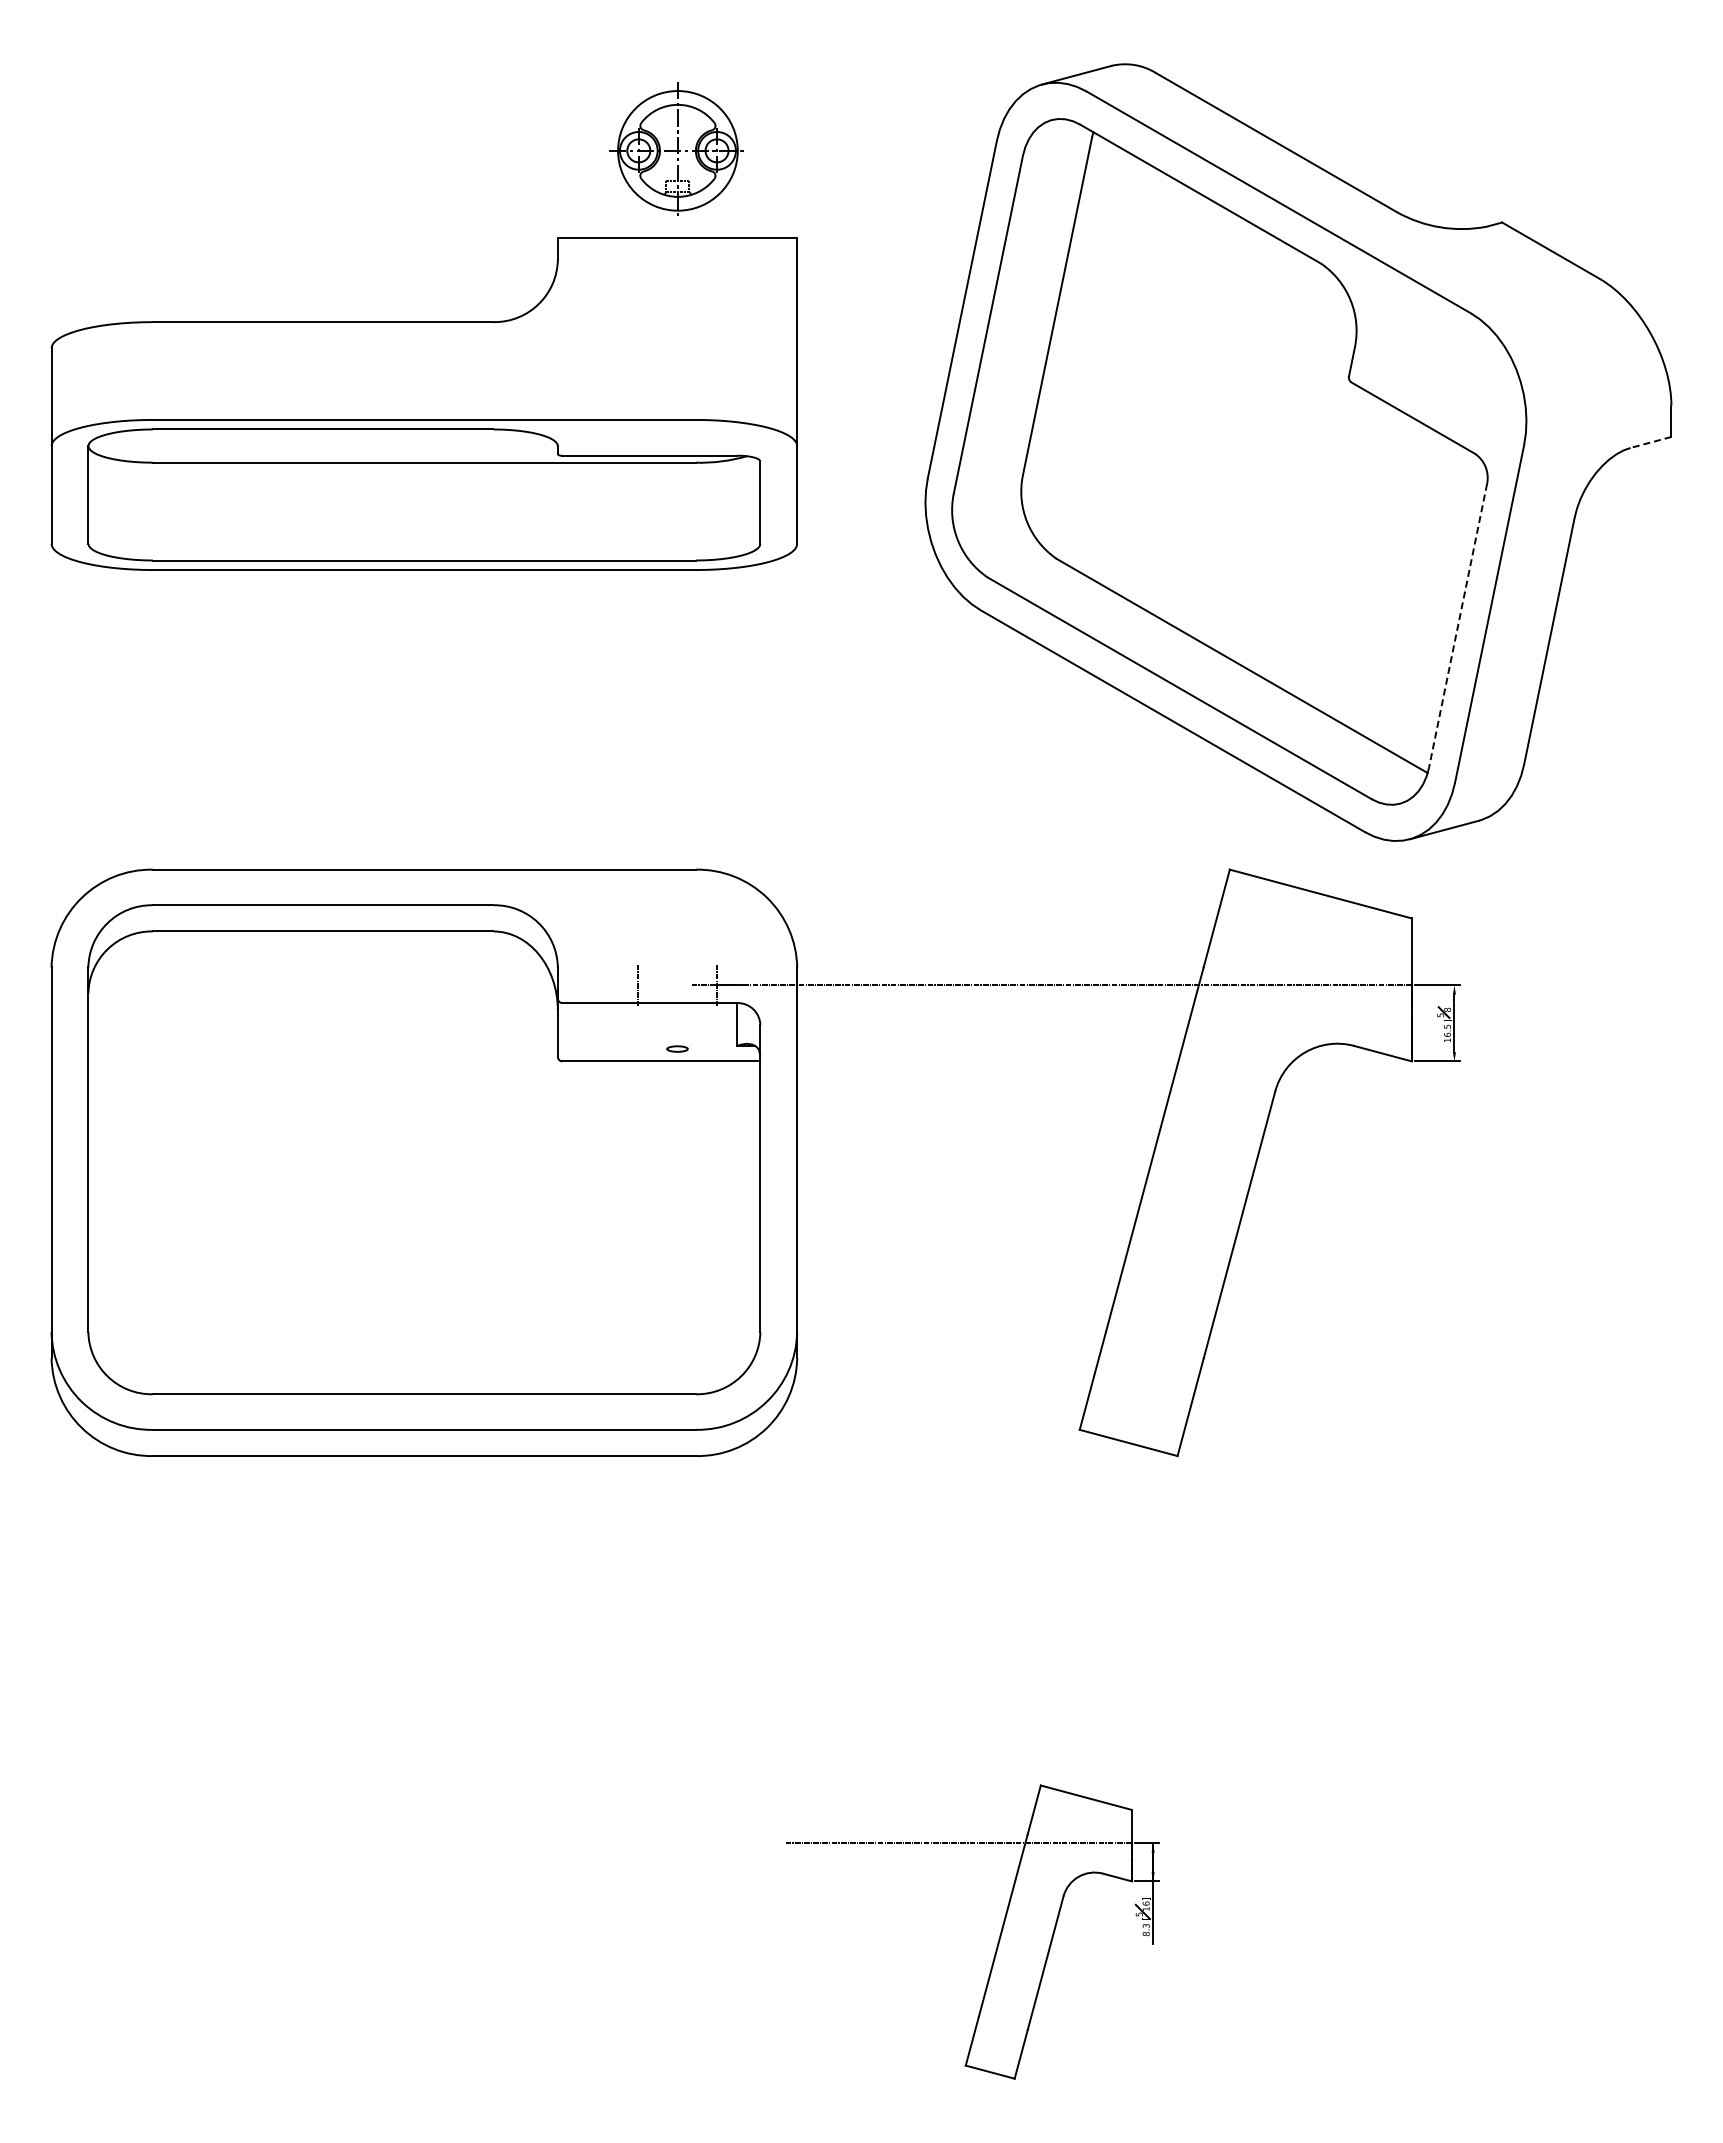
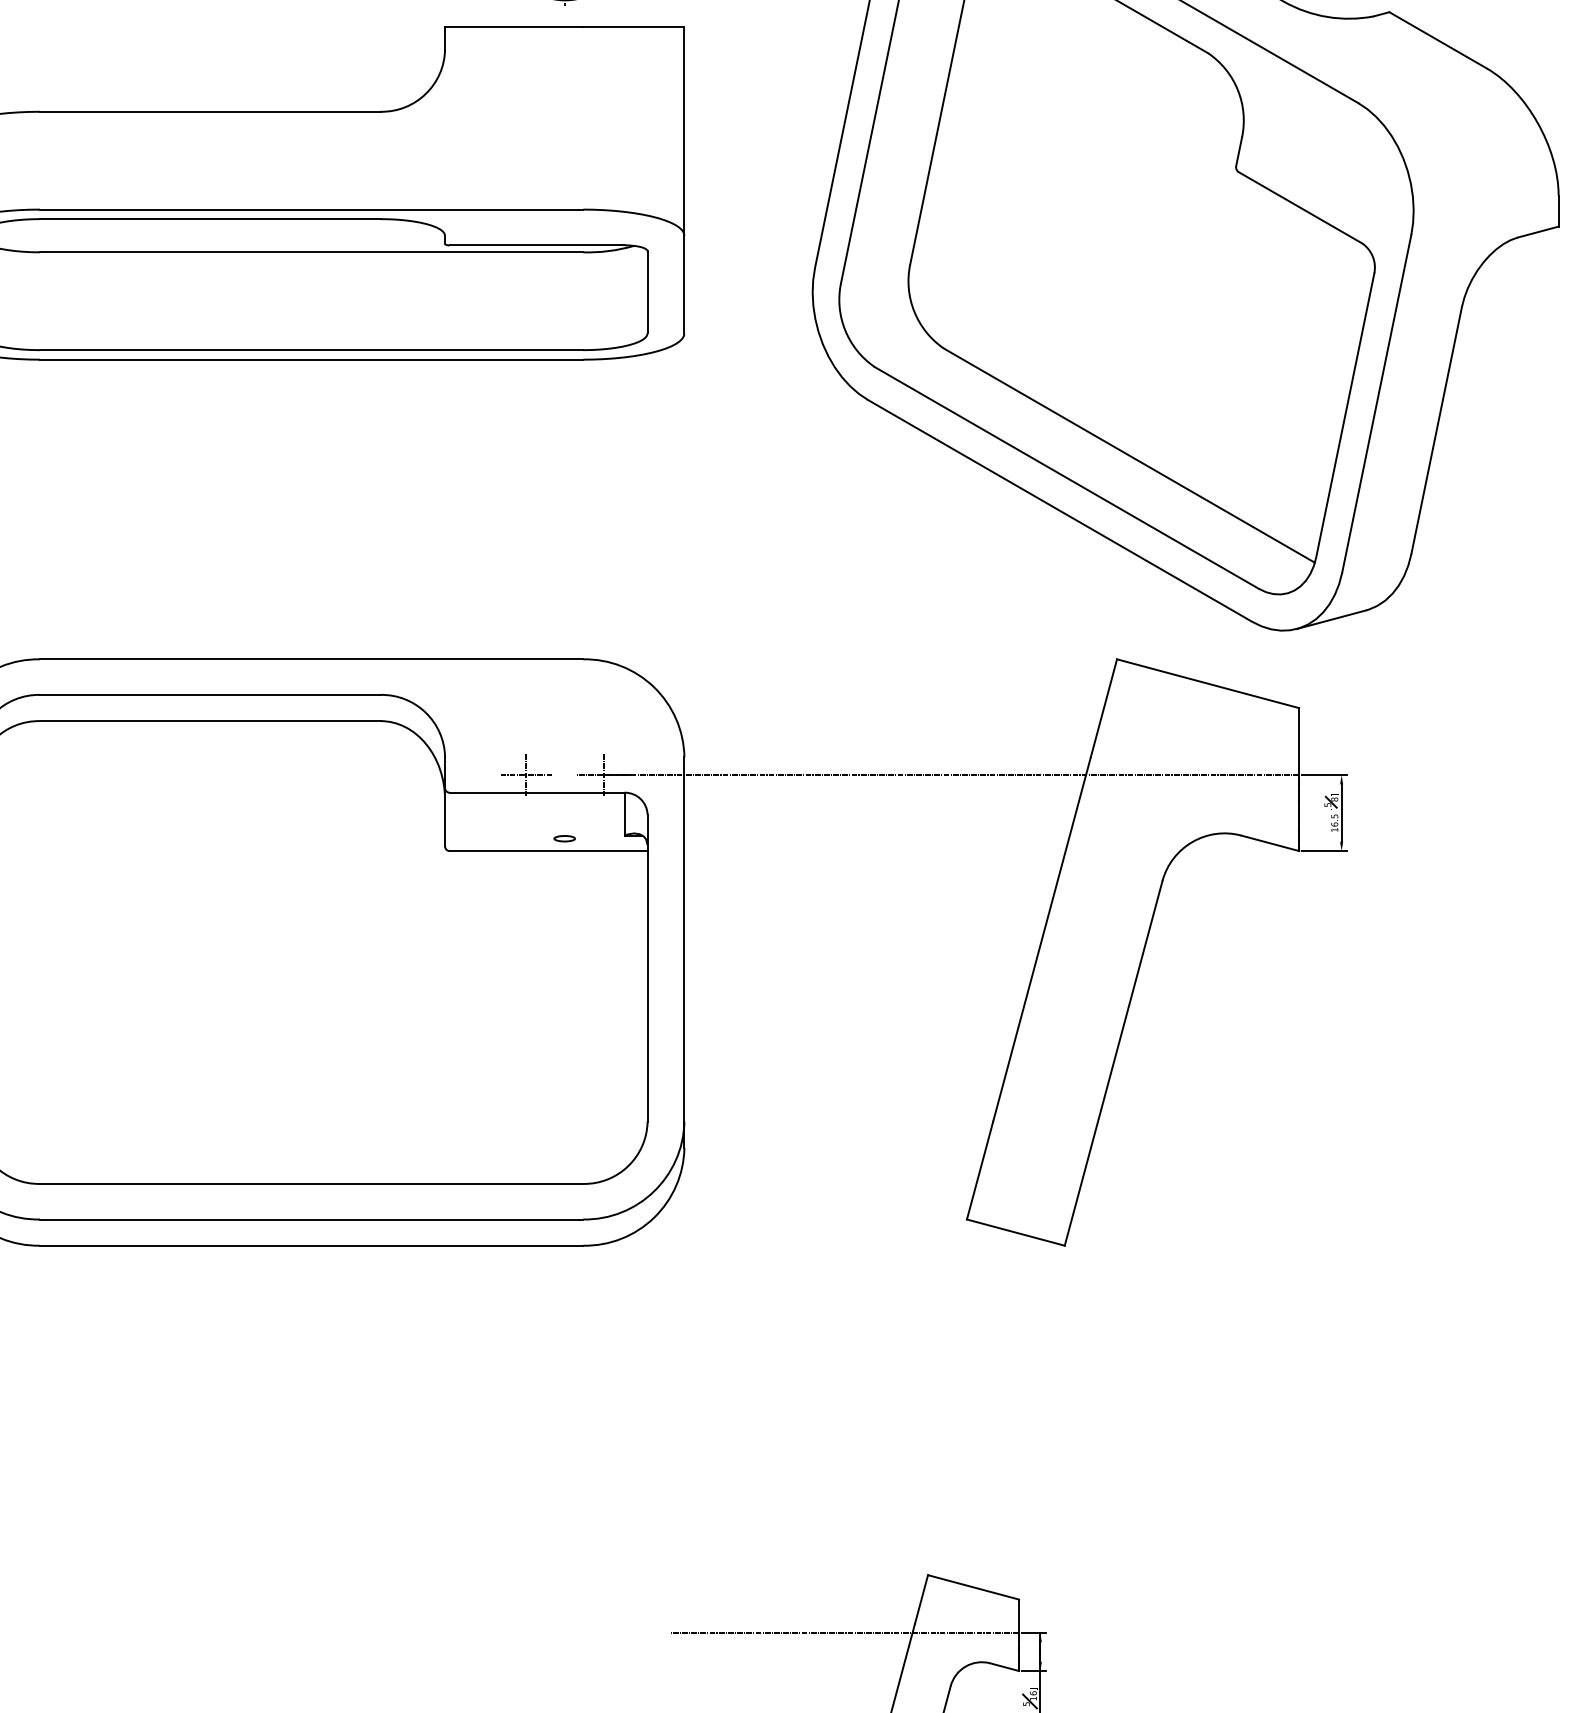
line: (1650, 442) -> (1537, 232), dashed -> solid
line: (1458, 625) -> (1345, 415), dashed -> solid
line: (638, 985) -> (525, 775), added

